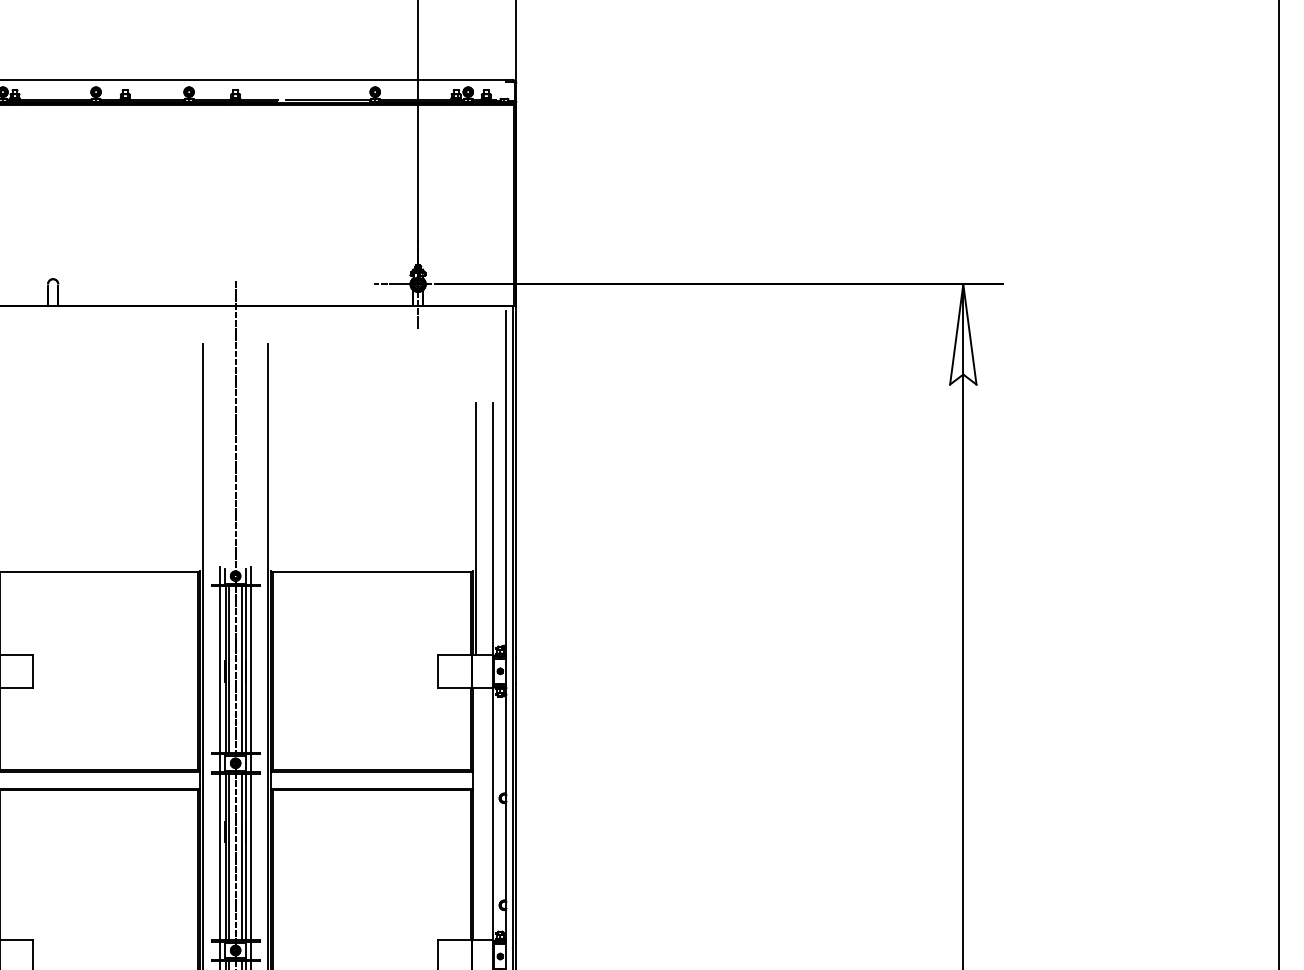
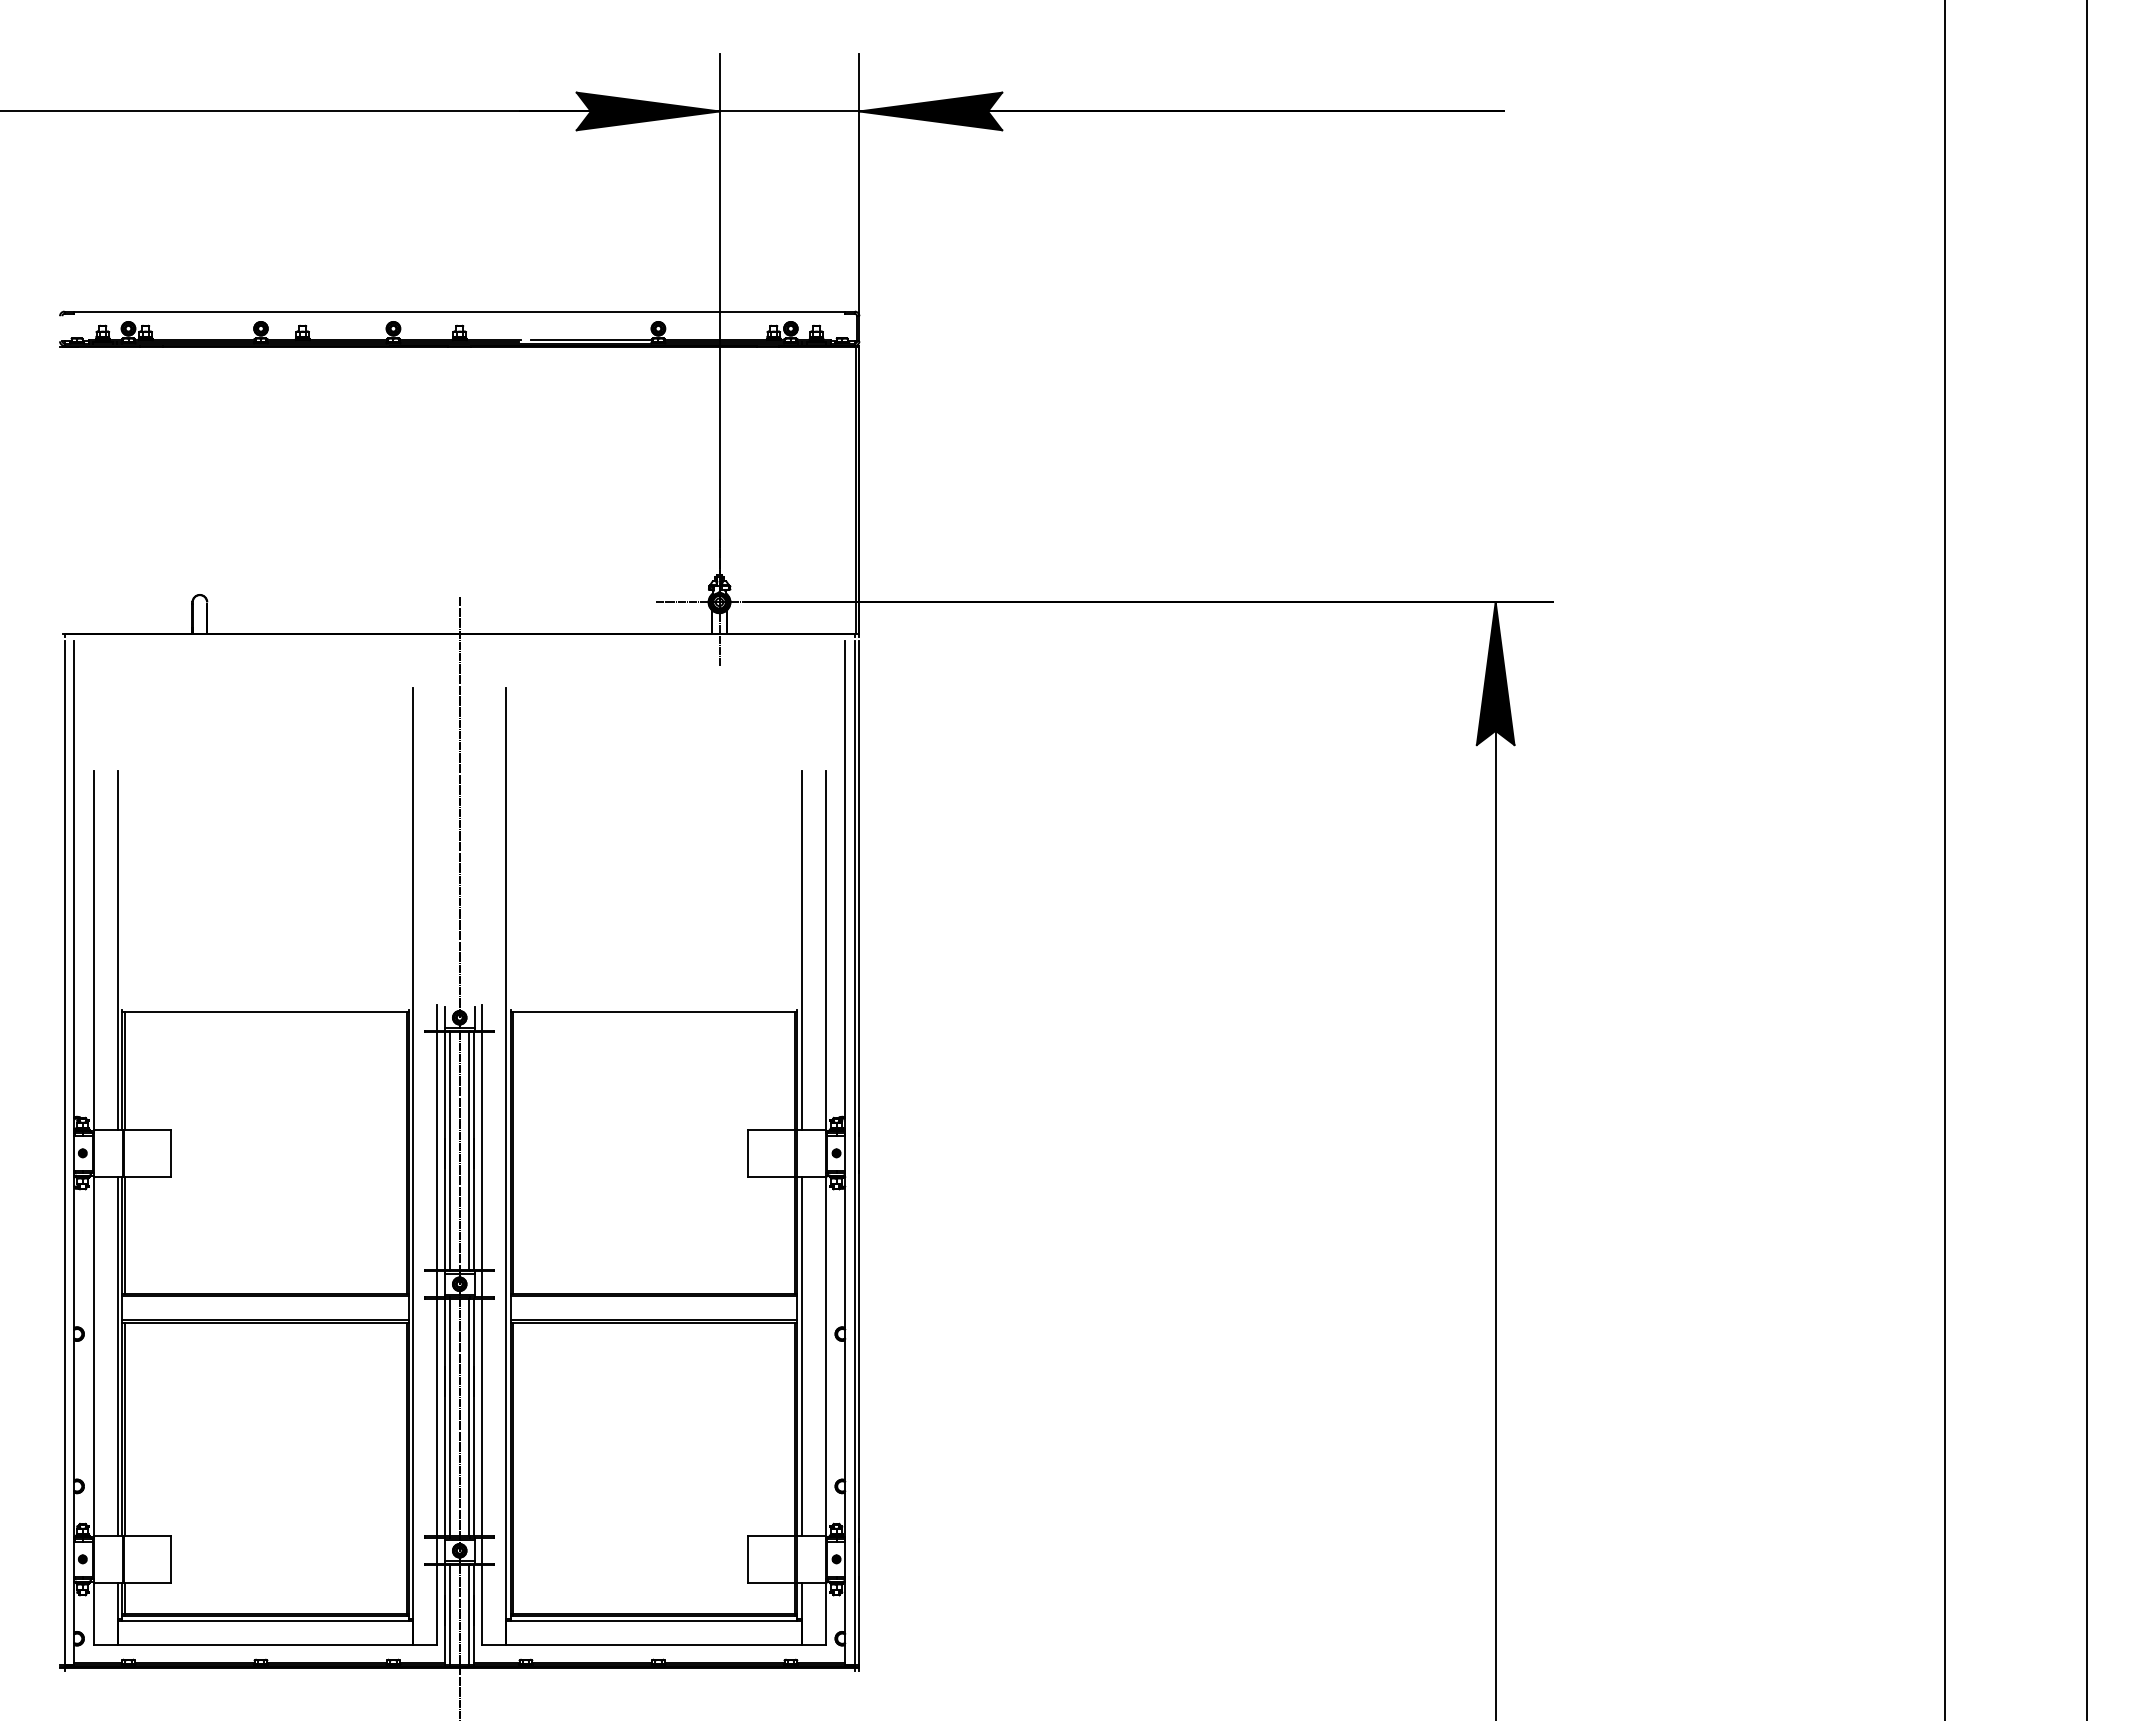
fill: (963, 334) -> (1495, 673), added
line: (475, 813) -> (801, 1355), added

